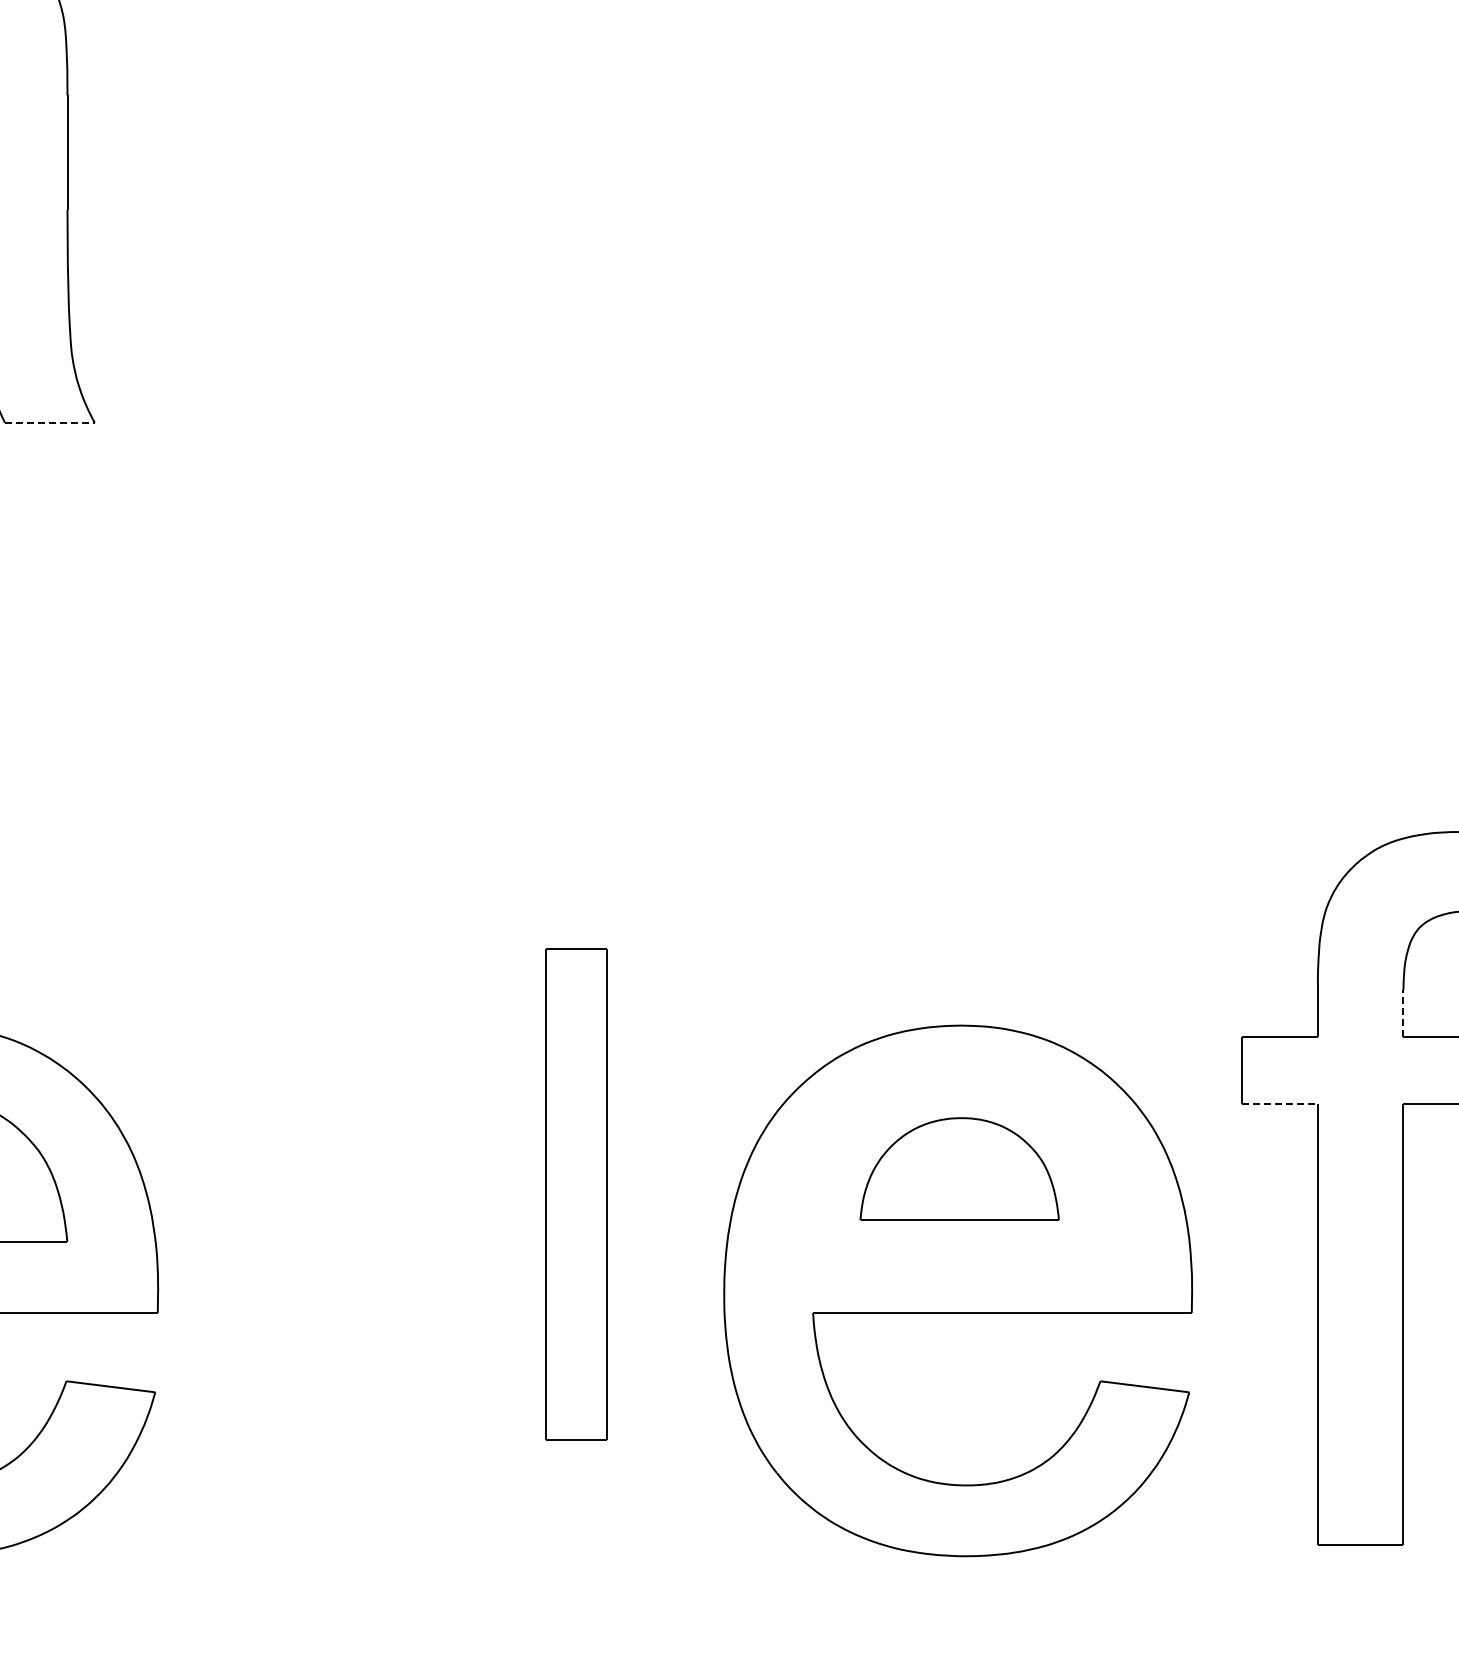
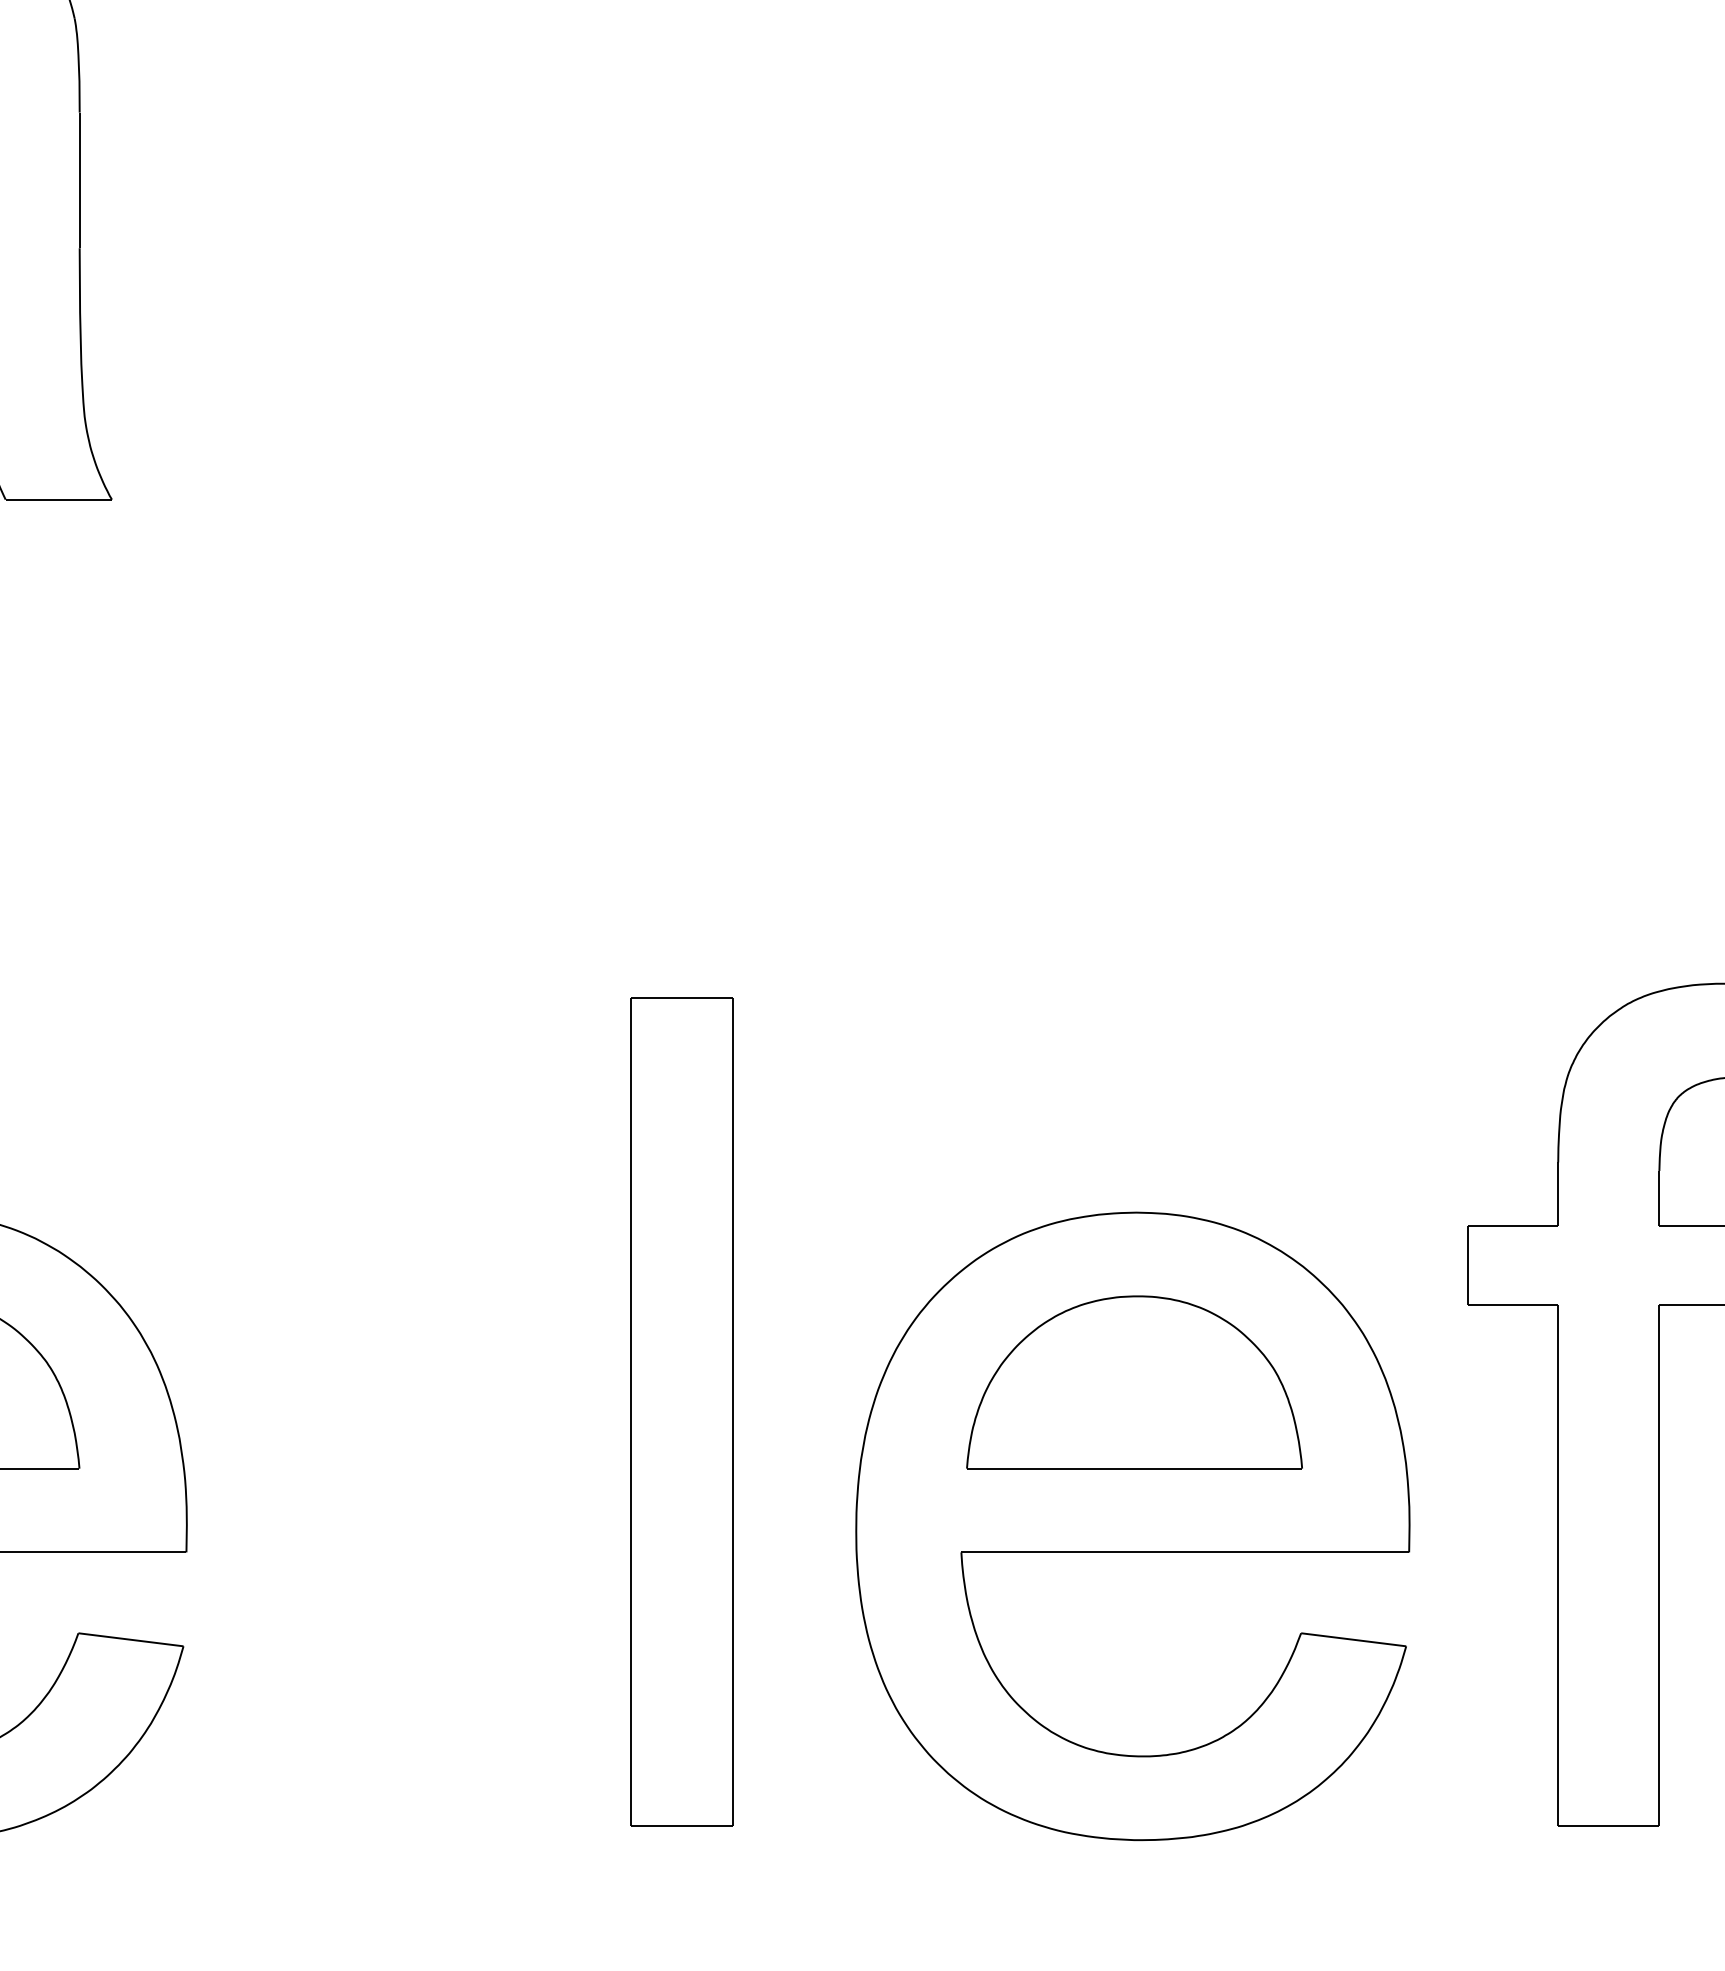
line: (49, 422) -> (58, 499), dashed -> solid
line: (1403, 1013) -> (1659, 1198), dashed -> solid
line: (1279, 1103) -> (1512, 1304), dashed -> solid
part: (959, 1168) -> (1134, 1381), size x1.43
part: (576, 1194) -> (681, 1412), size x1.43

